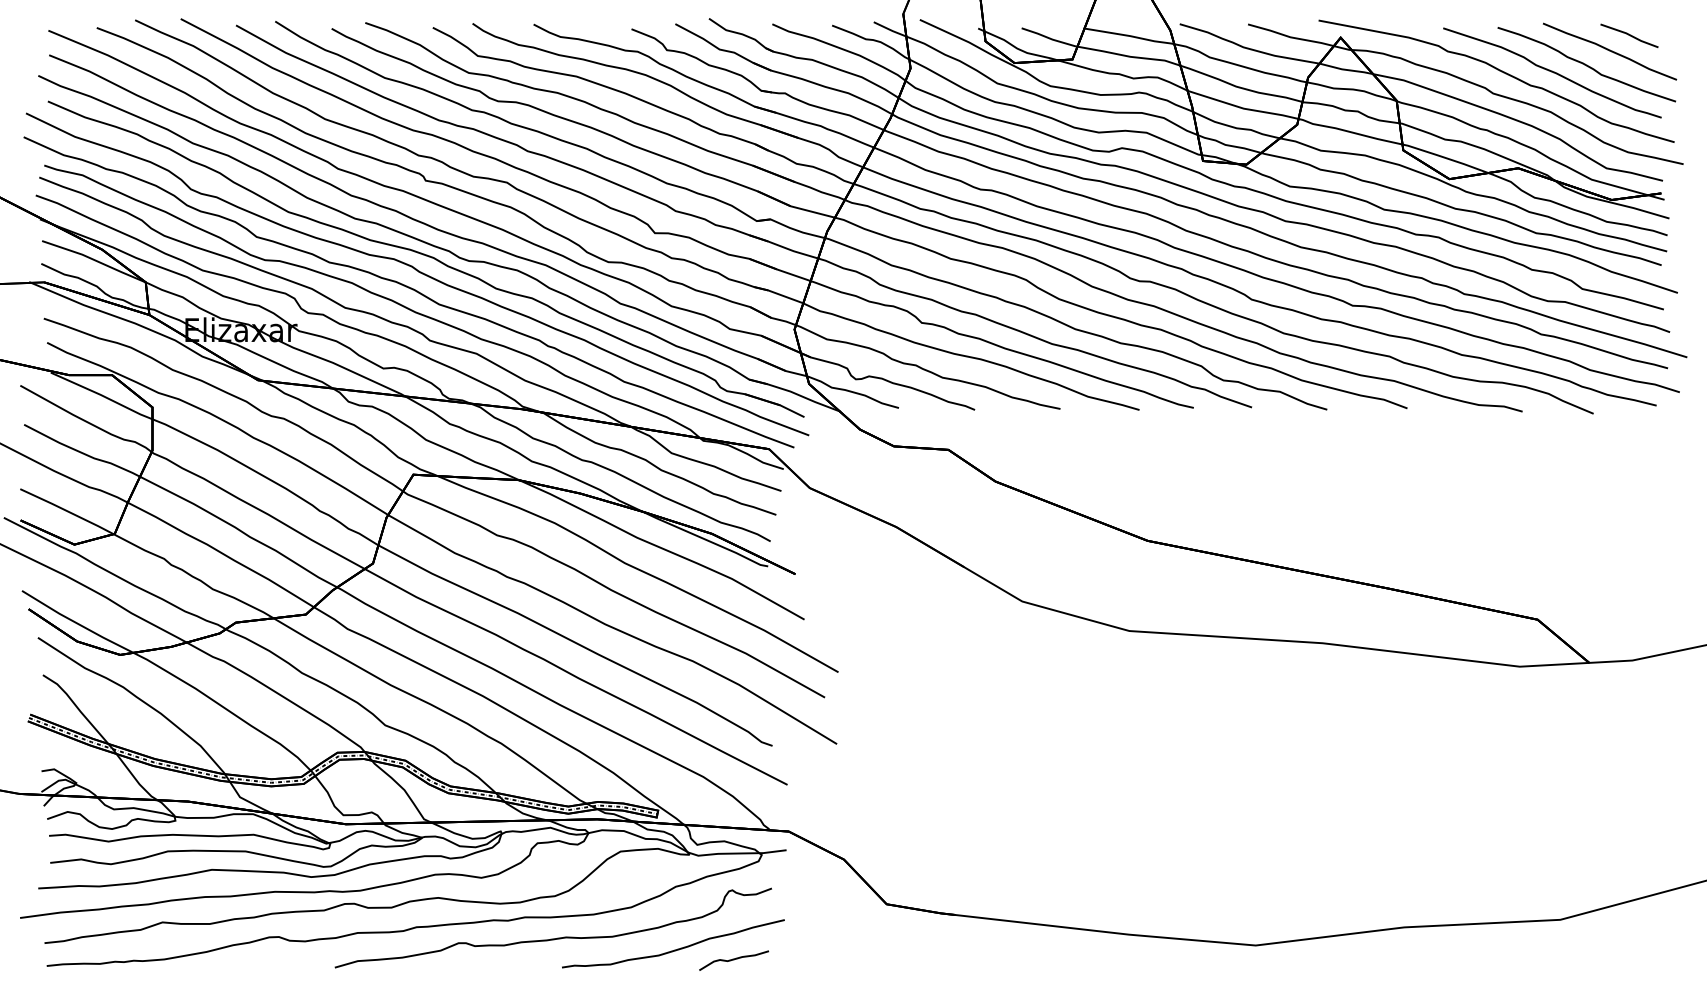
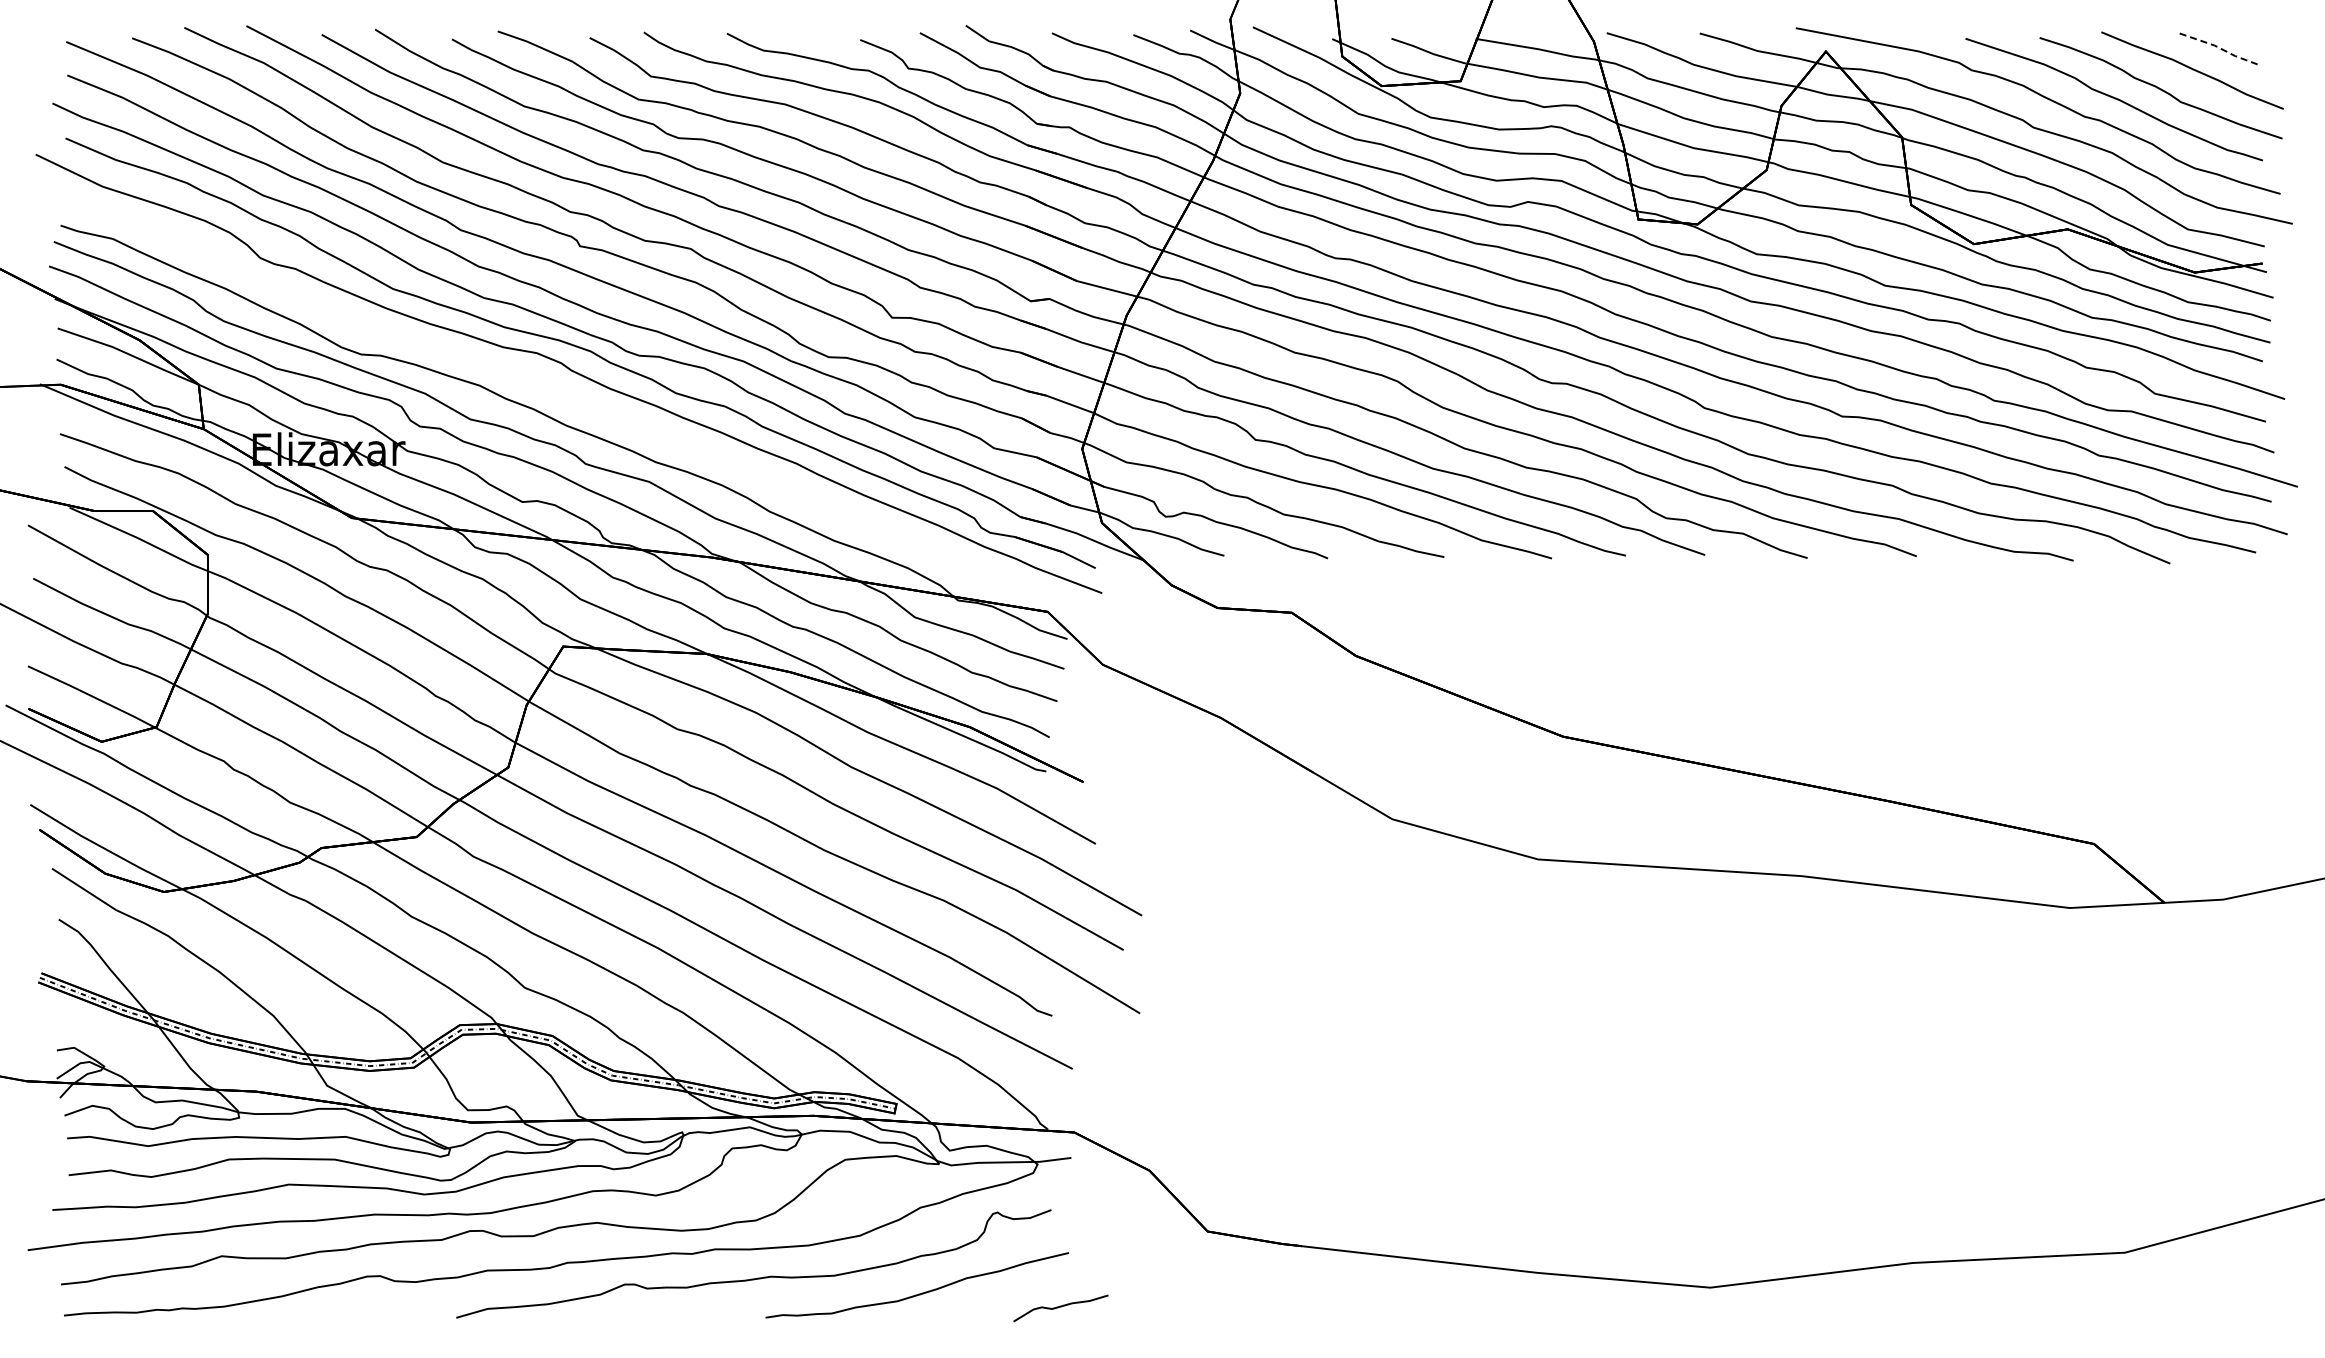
line: (1630, 35) -> (2220, 48), solid -> dashed
curve: (411, 289) -> (560, 394), removed
curve: (733, 960) -> (1060, 1307), moved

